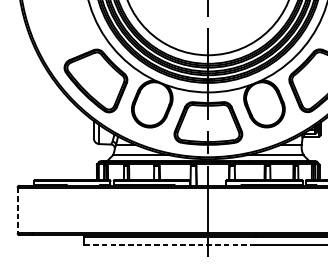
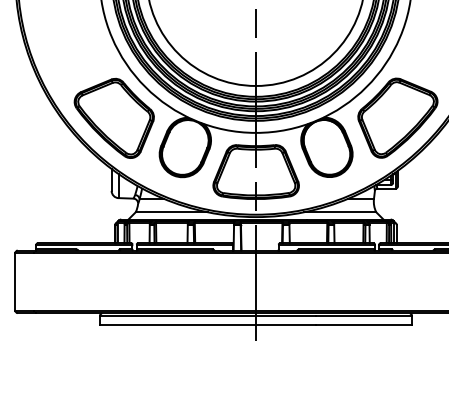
line: (17, 210) -> (15, 281), dashed -> solid
line: (169, 245) -> (207, 325), dashed -> solid

